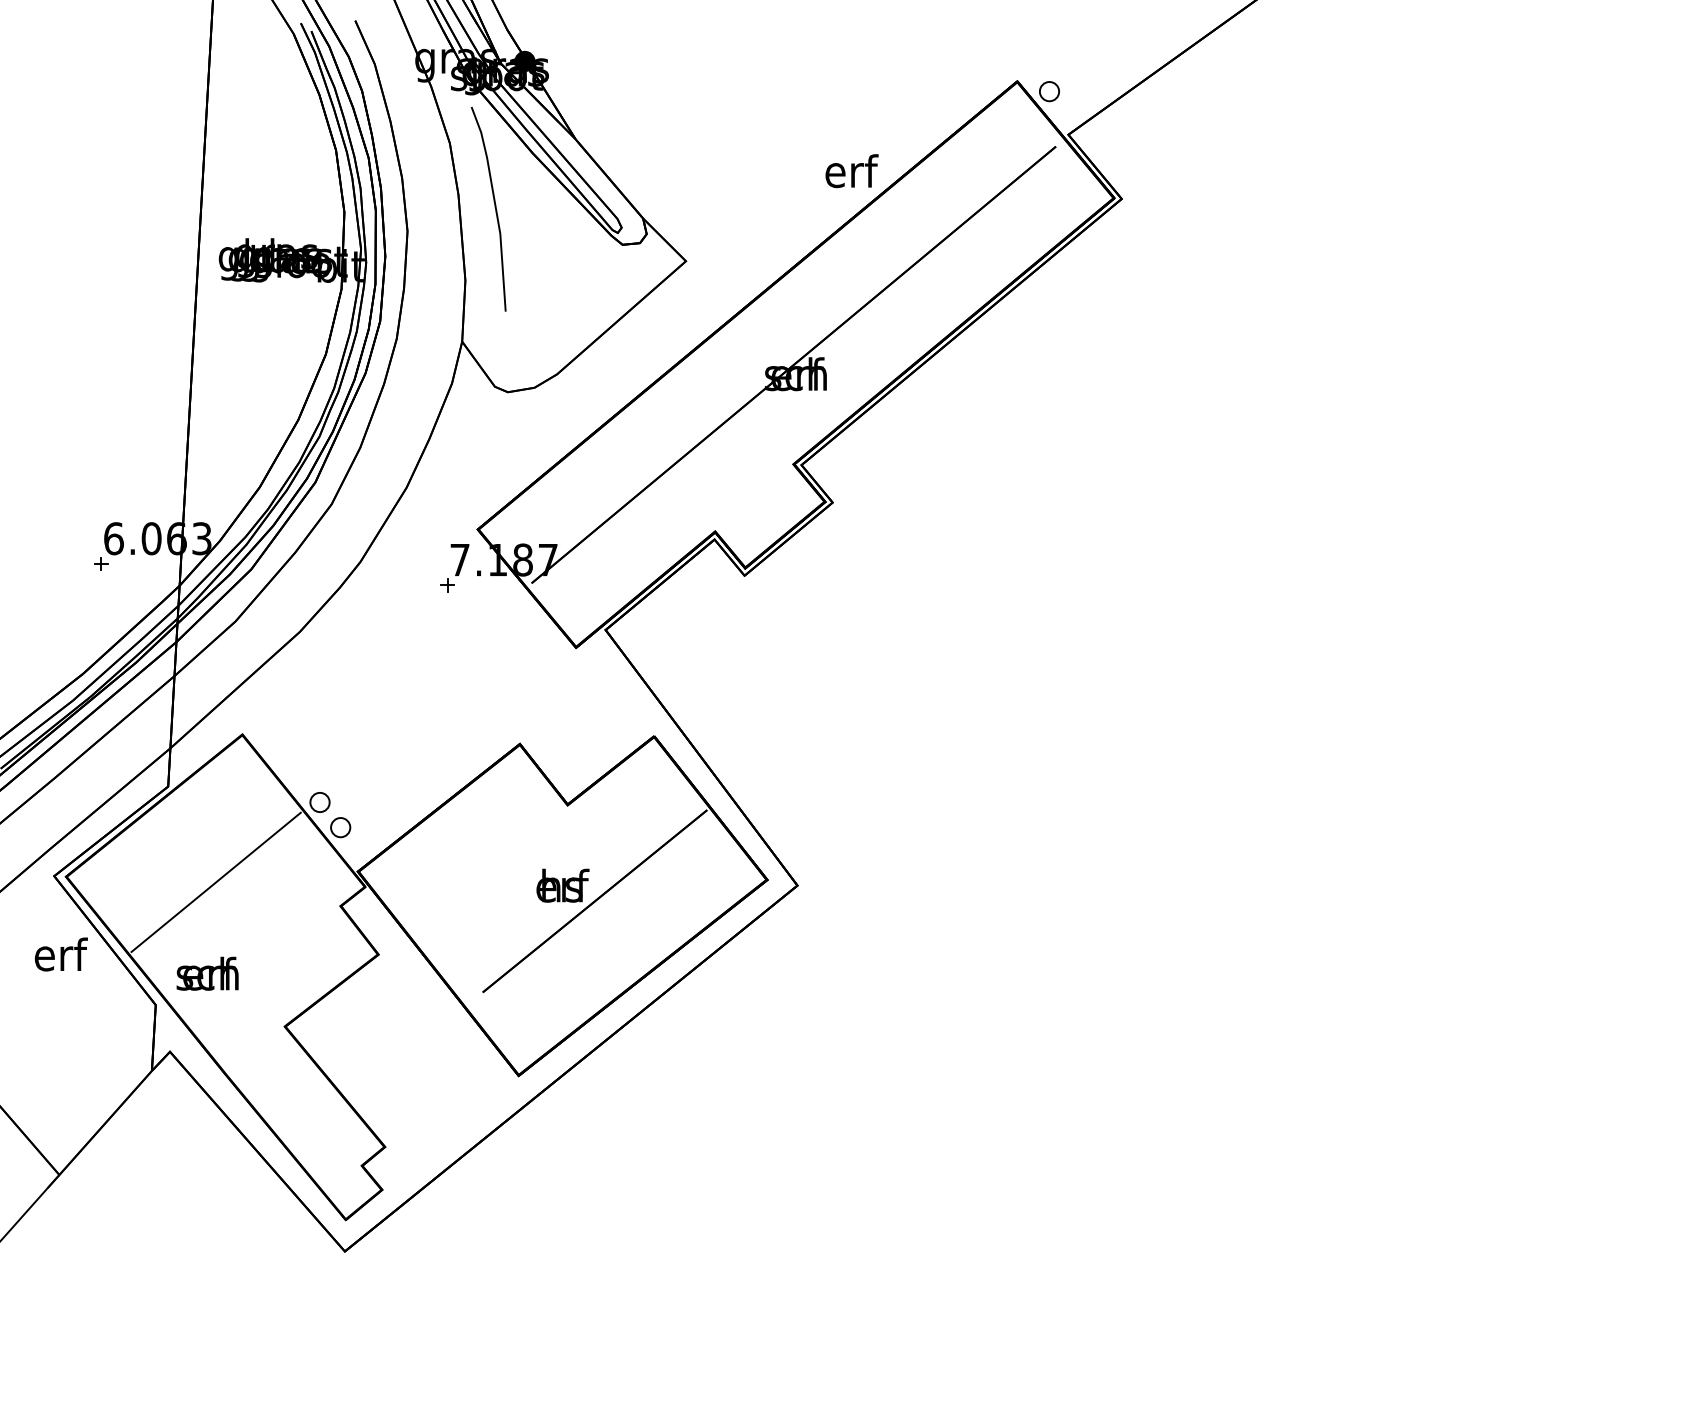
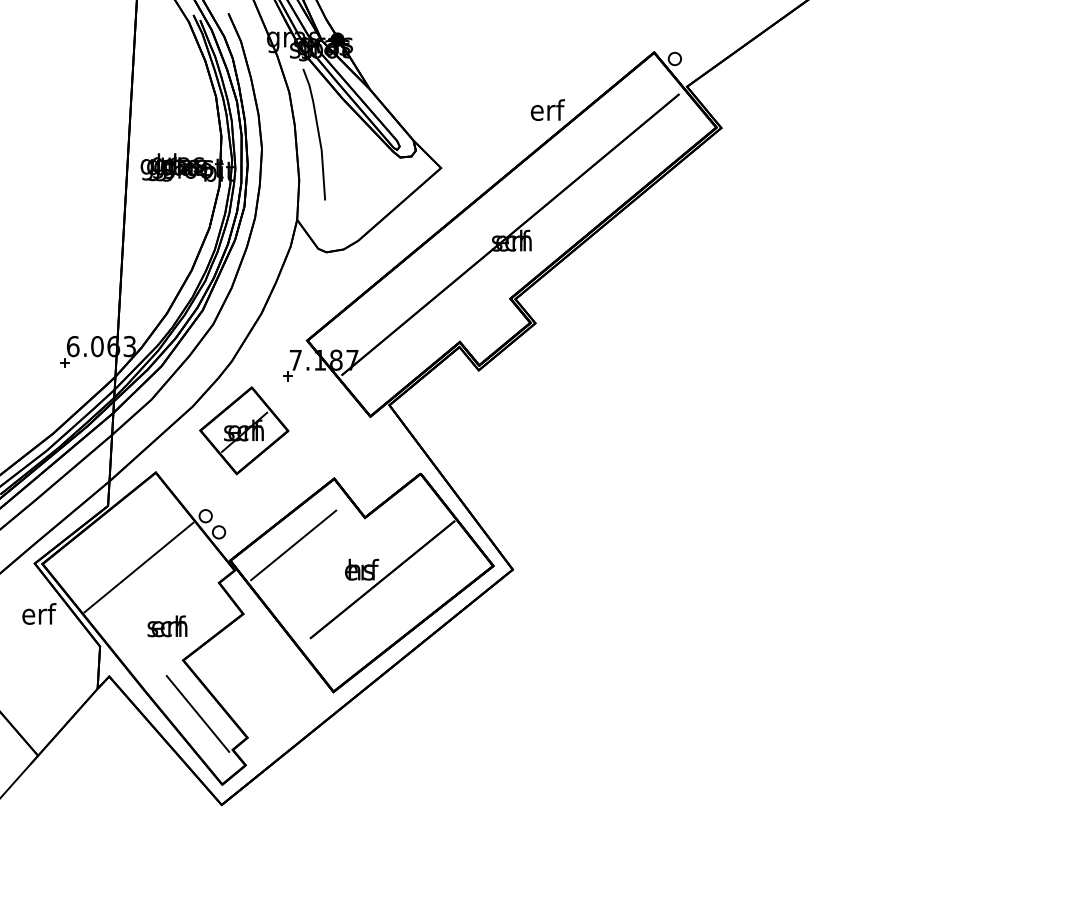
part: (380, 669) -> (244, 430), added
line: (456, 848) -> (293, 545), added
text: (207, 973) -> (167, 626), moved
line: (307, 1109) -> (197, 713), added

